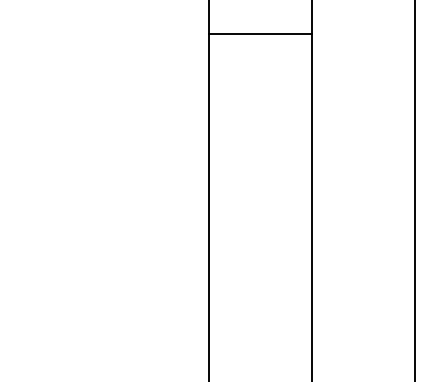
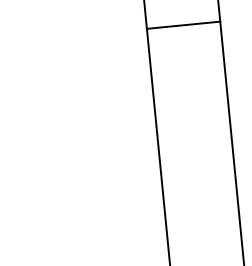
line: (260, 34) -> (183, 25), moved

